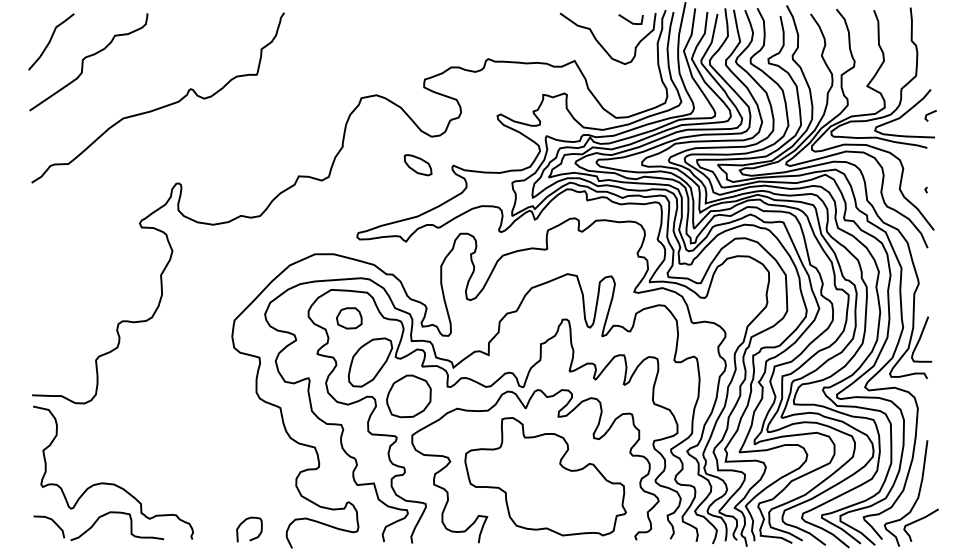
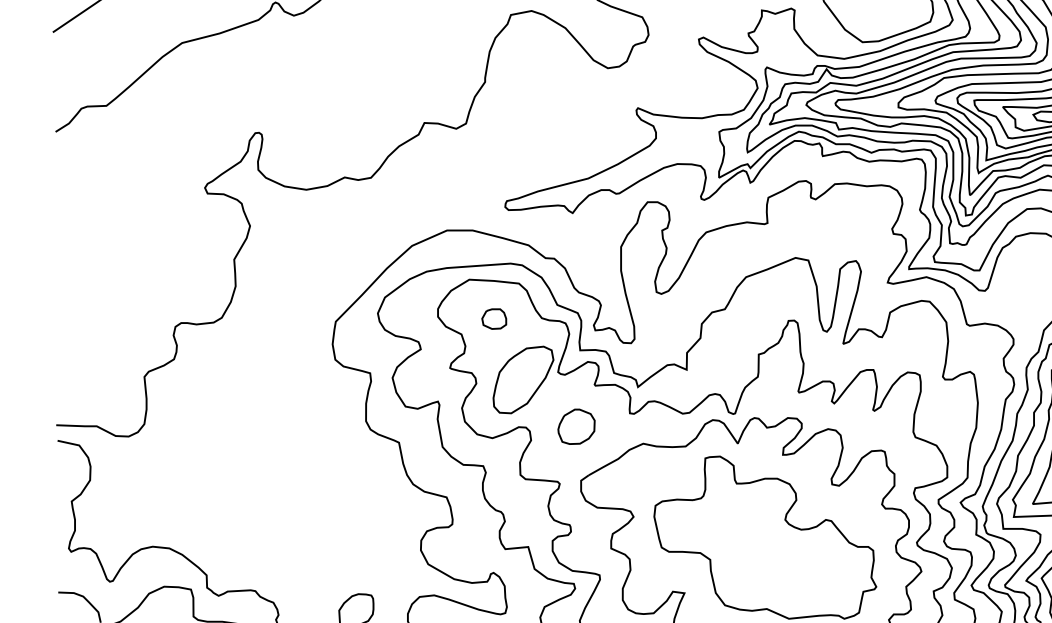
curve: (414, 169) -> (584, 113), removed
part: (349, 318) -> (494, 319), size x0.7
part: (408, 396) -> (575, 426), size x0.6

